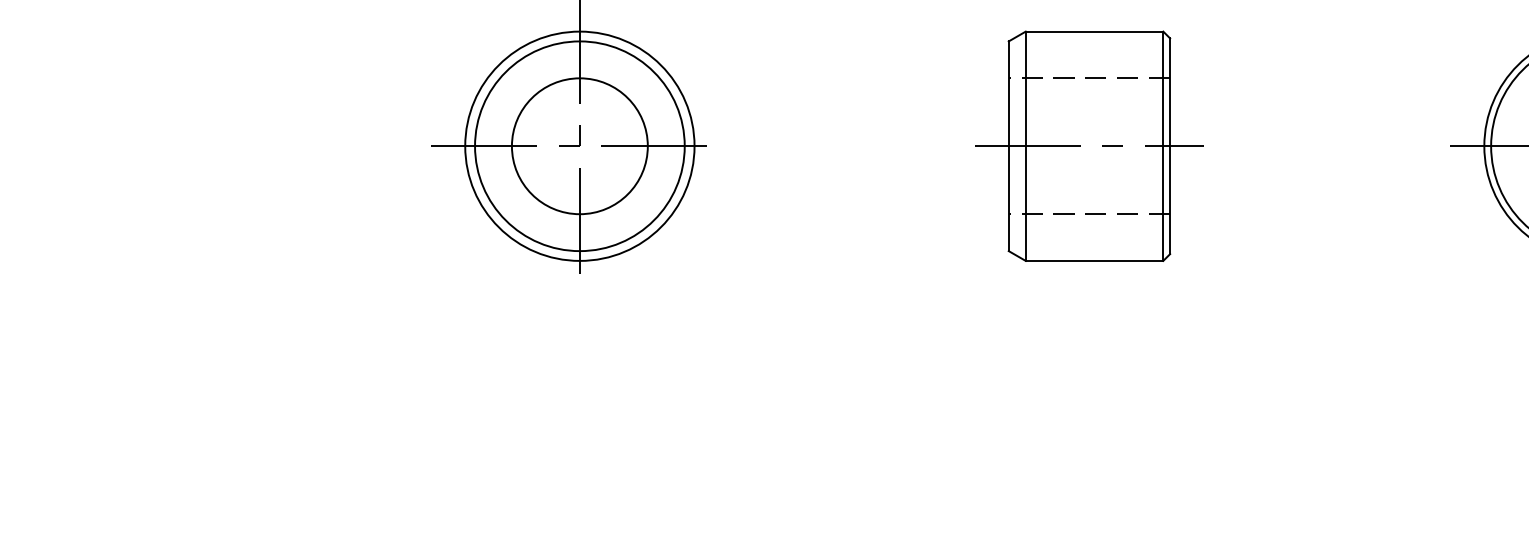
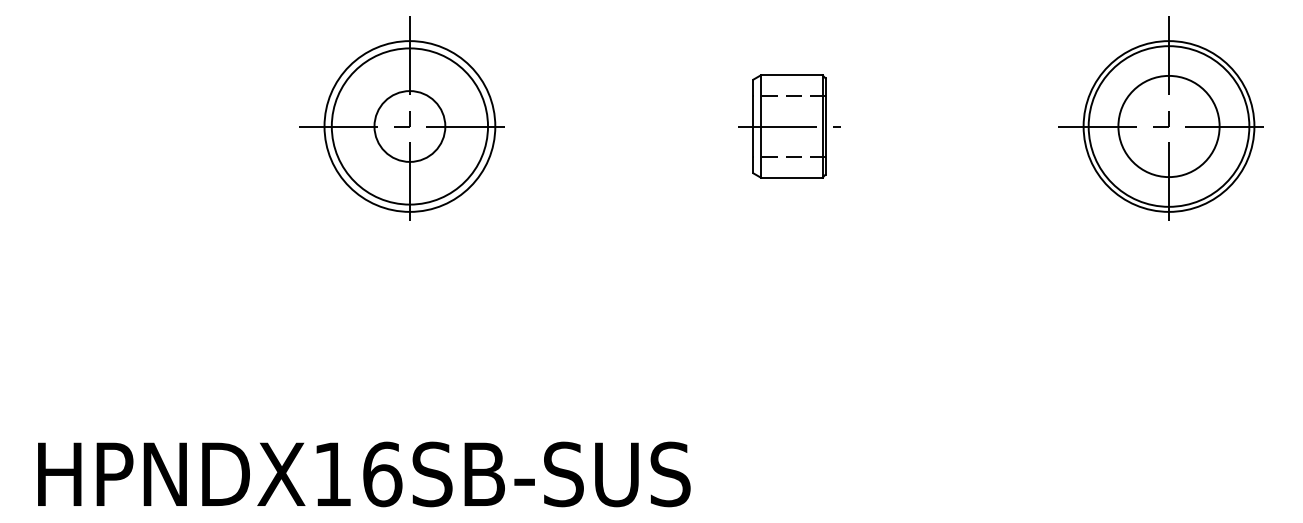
circle: (579, 146) -> (409, 126), size x0.7
part: (1089, 146) -> (789, 126), size x0.6

